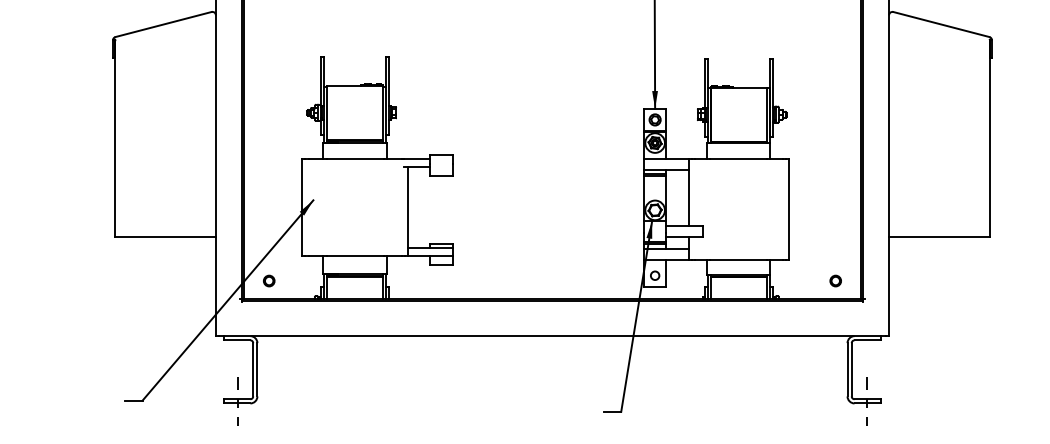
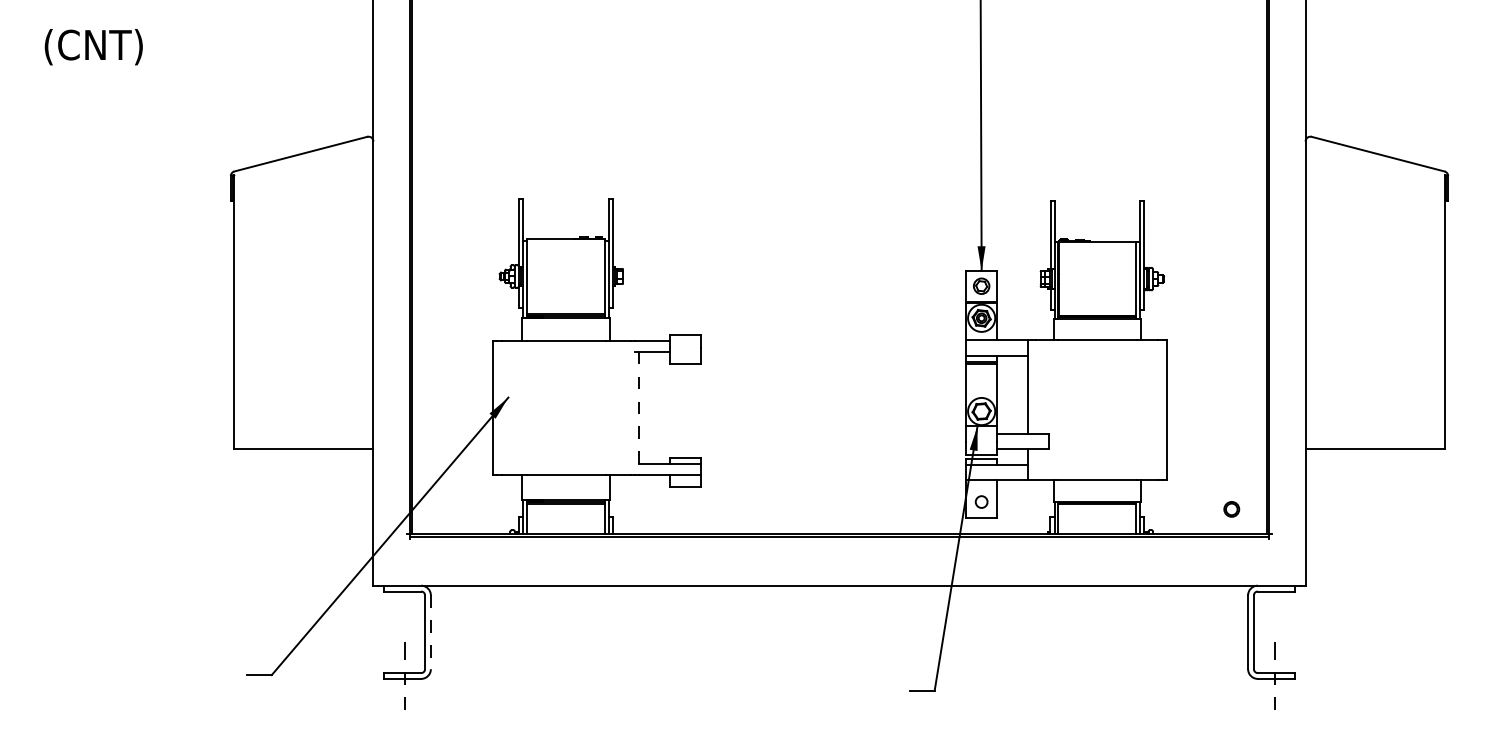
line: (408, 211) -> (639, 413), solid -> dashed
part: (268, 281) -> (446, 509), removed
line: (257, 369) -> (430, 632), solid -> dashed

